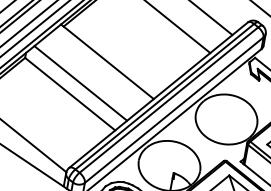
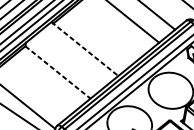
line: (107, 61) -> (84, 48), solid -> dashed
line: (80, 83) -> (65, 64), removed
line: (70, 94) -> (58, 72), solid -> dashed

